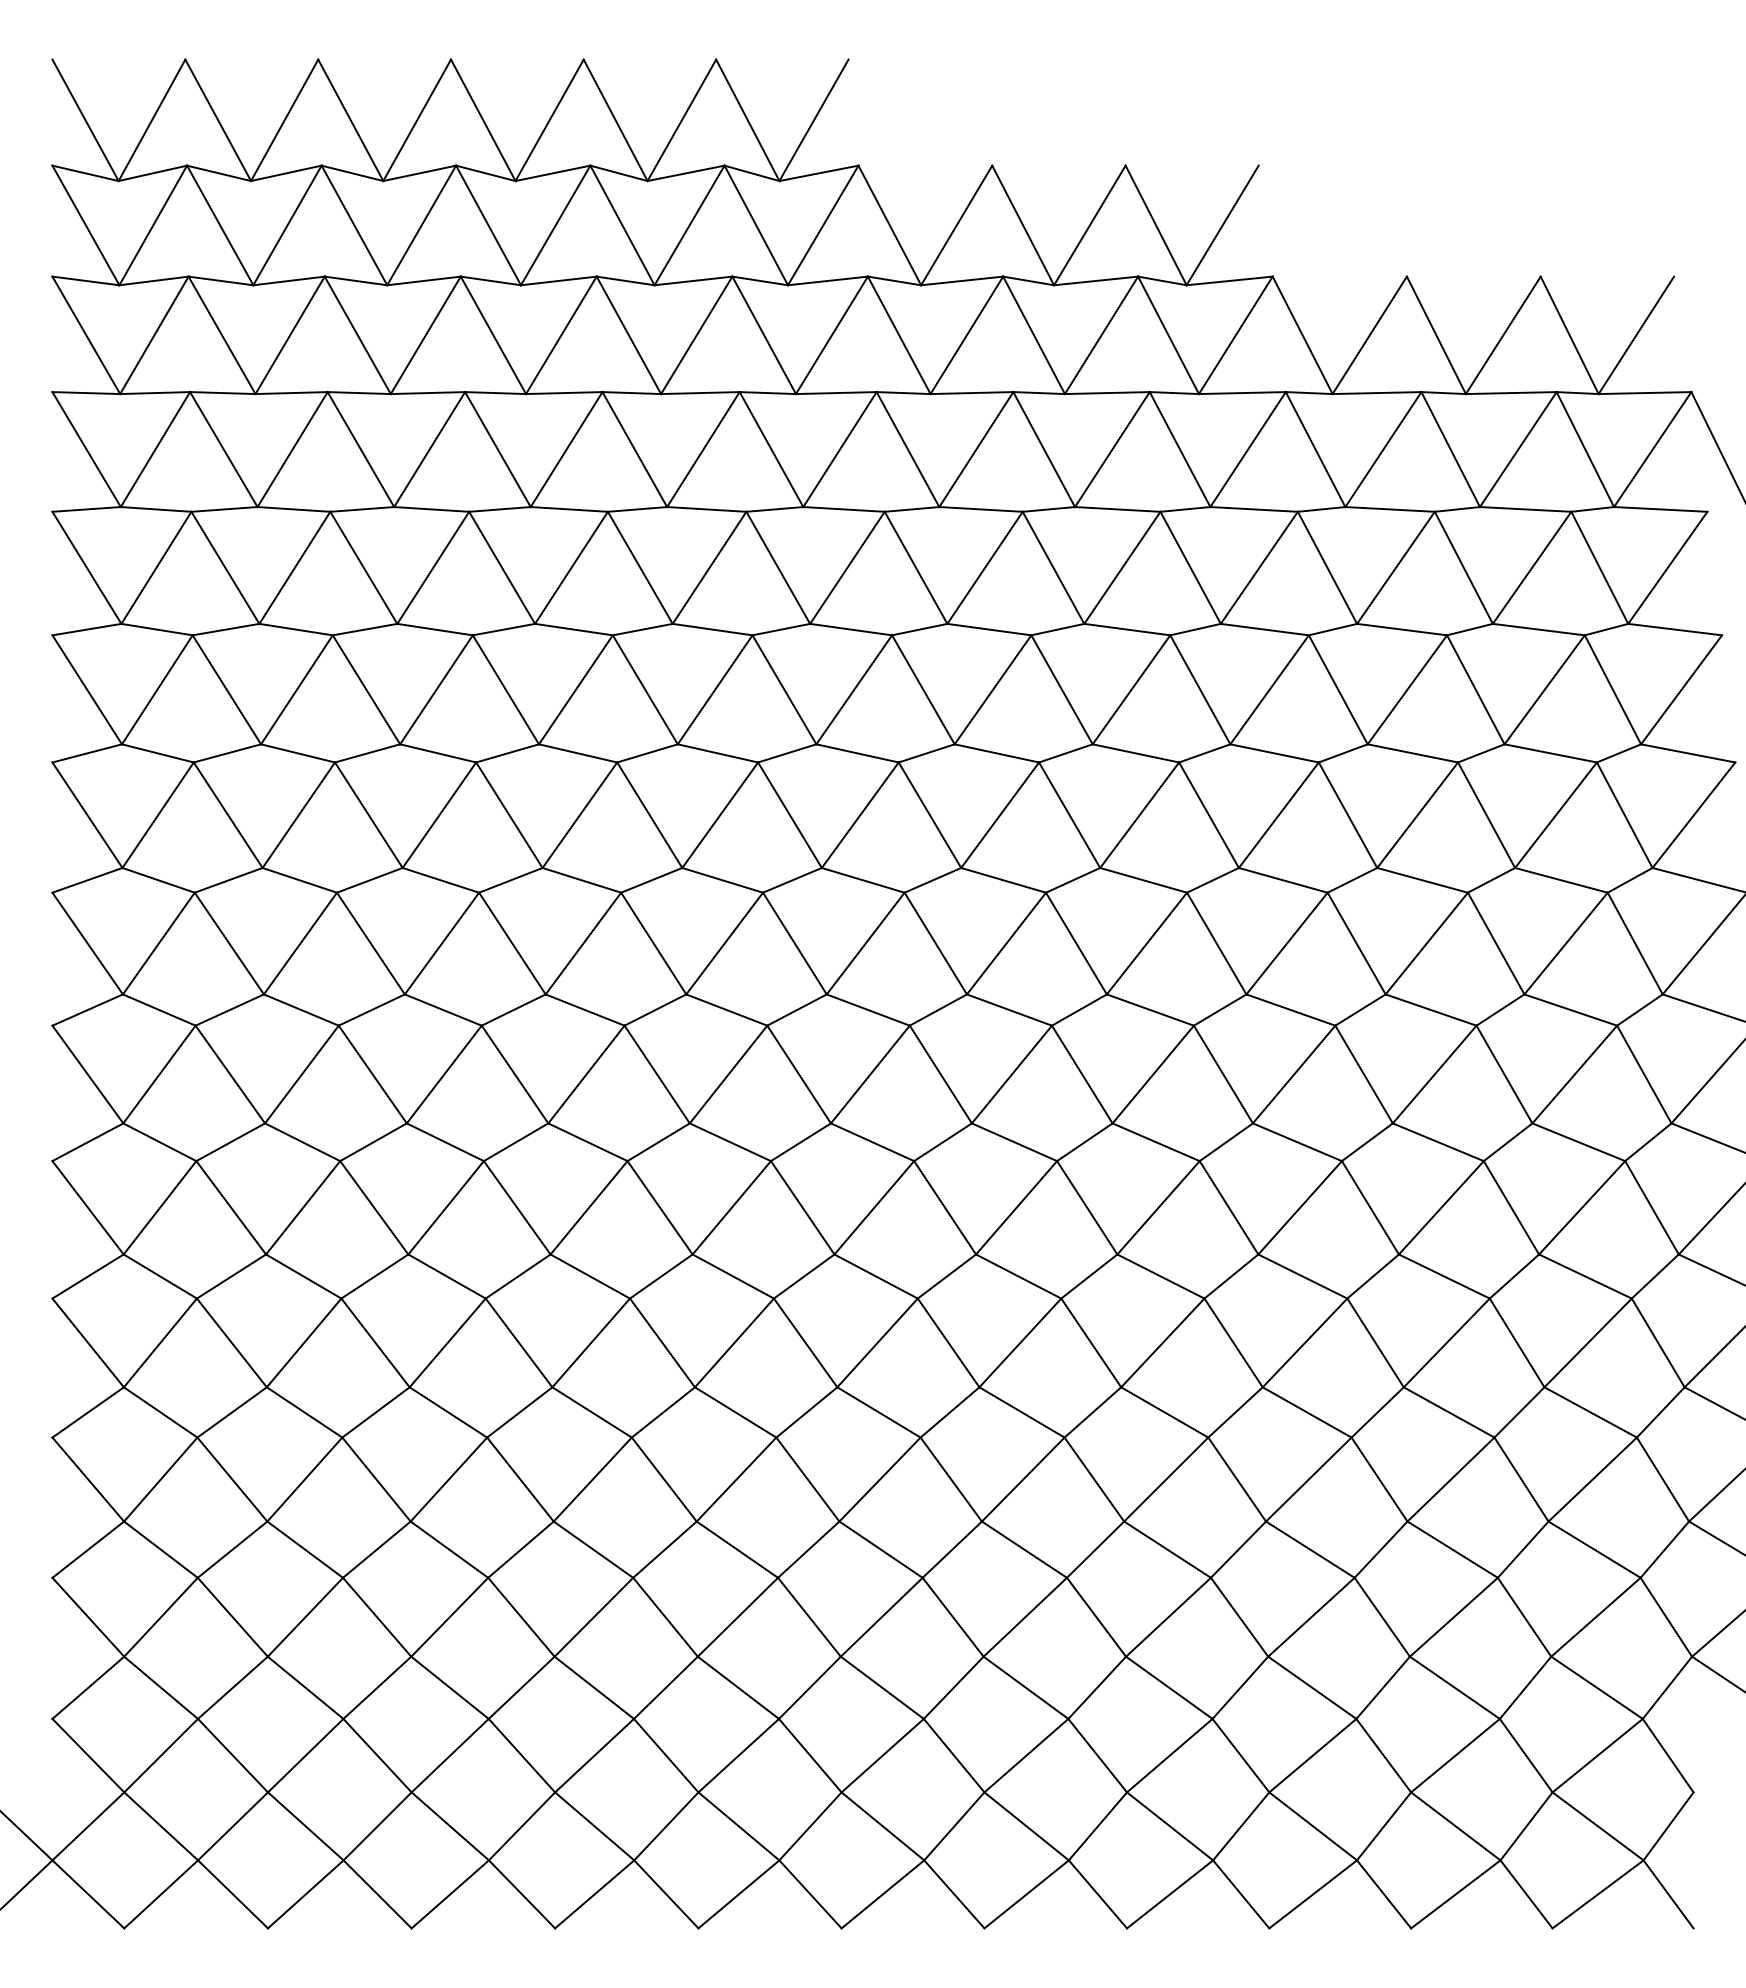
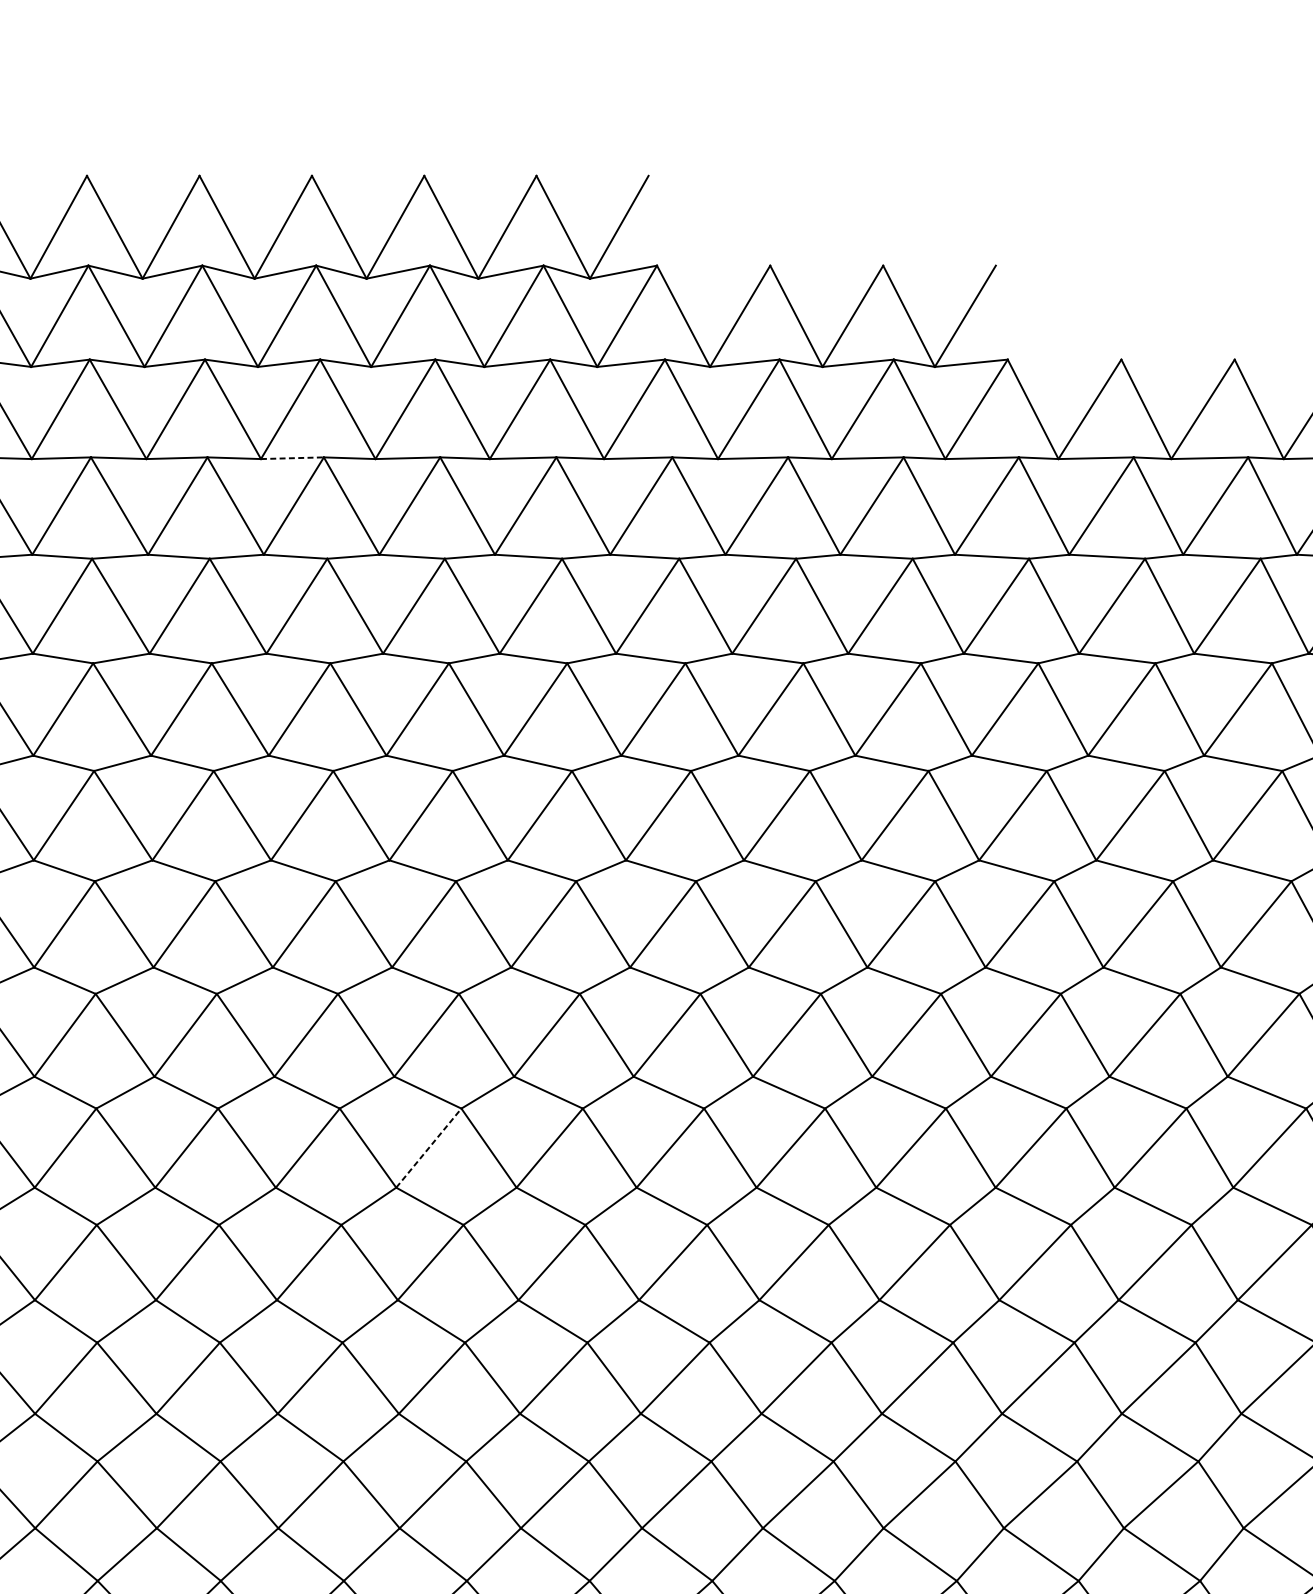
line: (428, 393) -> (292, 458), solid -> dashed
line: (589, 1207) -> (429, 1147), solid -> dashed

